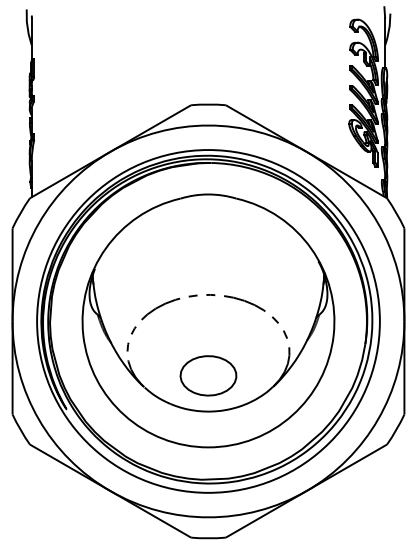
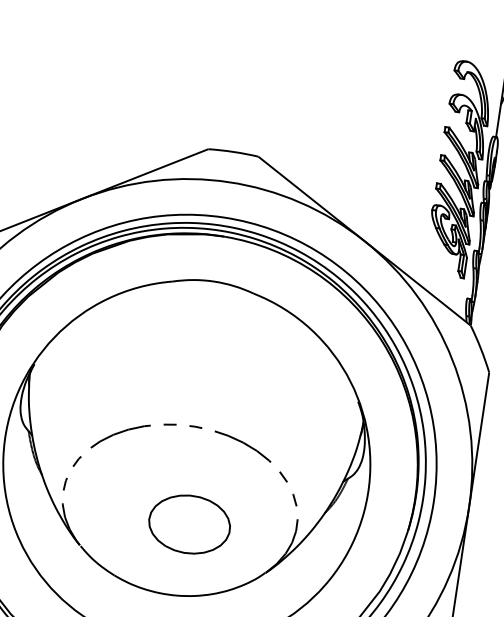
part: (208, 375) -> (189, 524), moved

